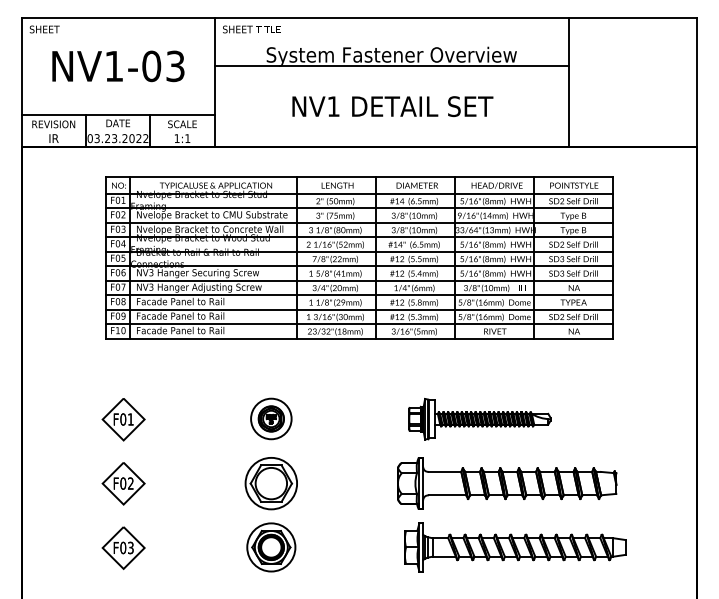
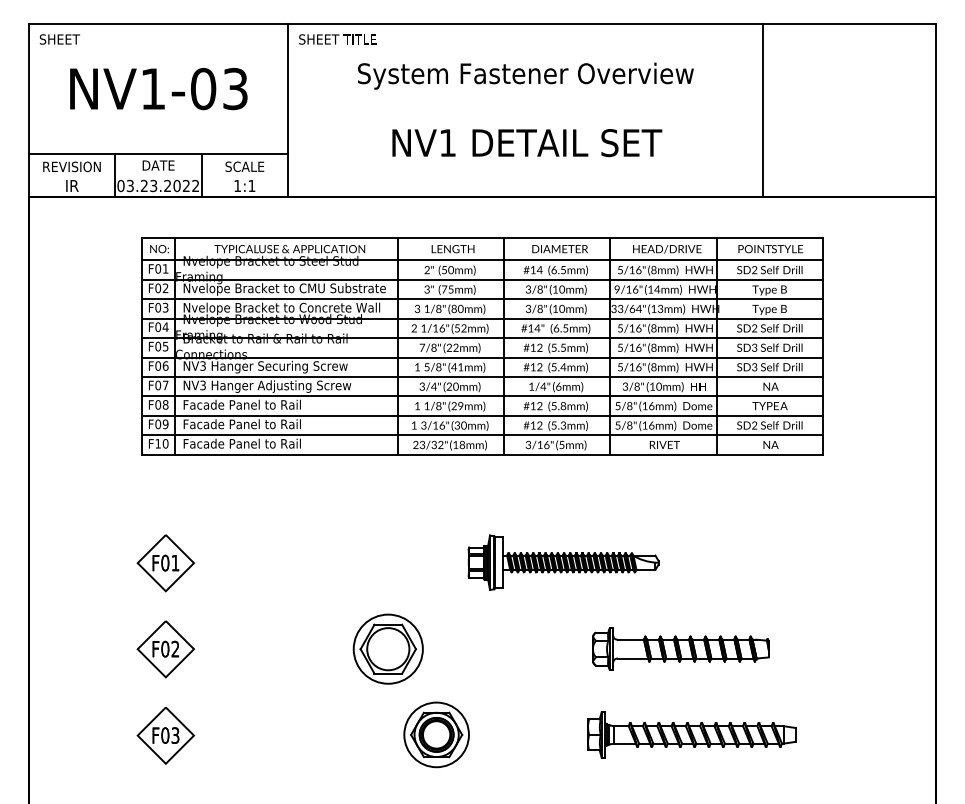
line: (391, 66) -> (525, 89), removed
part: (271, 418) -> (364, 561), removed
part: (479, 419) -> (563, 563), moved
part: (270, 483) -> (387, 649), moved
part: (507, 483) -> (681, 649), size x0.6
part: (271, 547) -> (436, 734), moved
part: (515, 547) -> (691, 734), size x0.7

